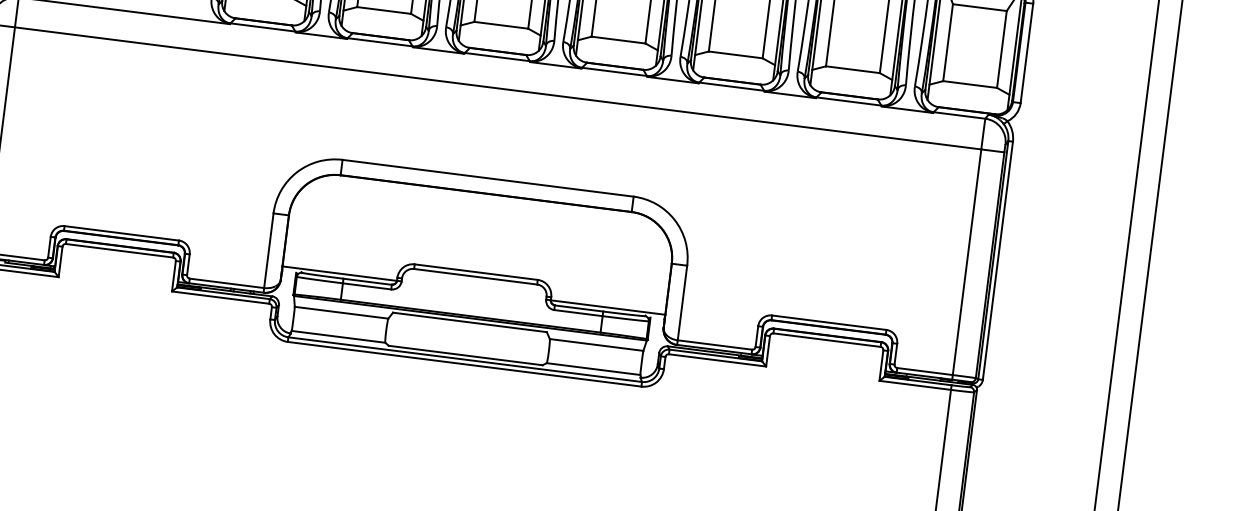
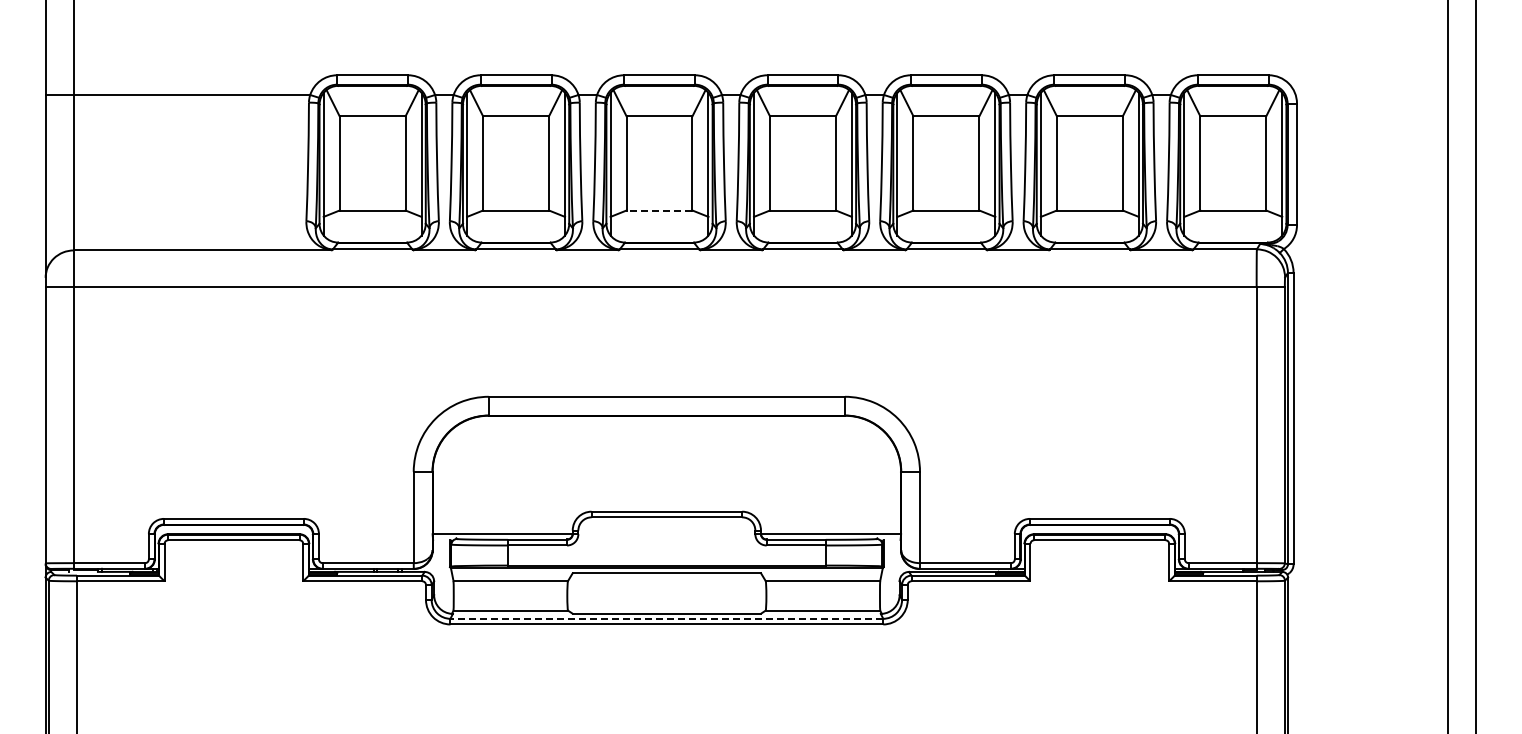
line: (501, 25) -> (659, 210), solid -> dashed
line: (464, 359) -> (666, 618), solid -> dashed

